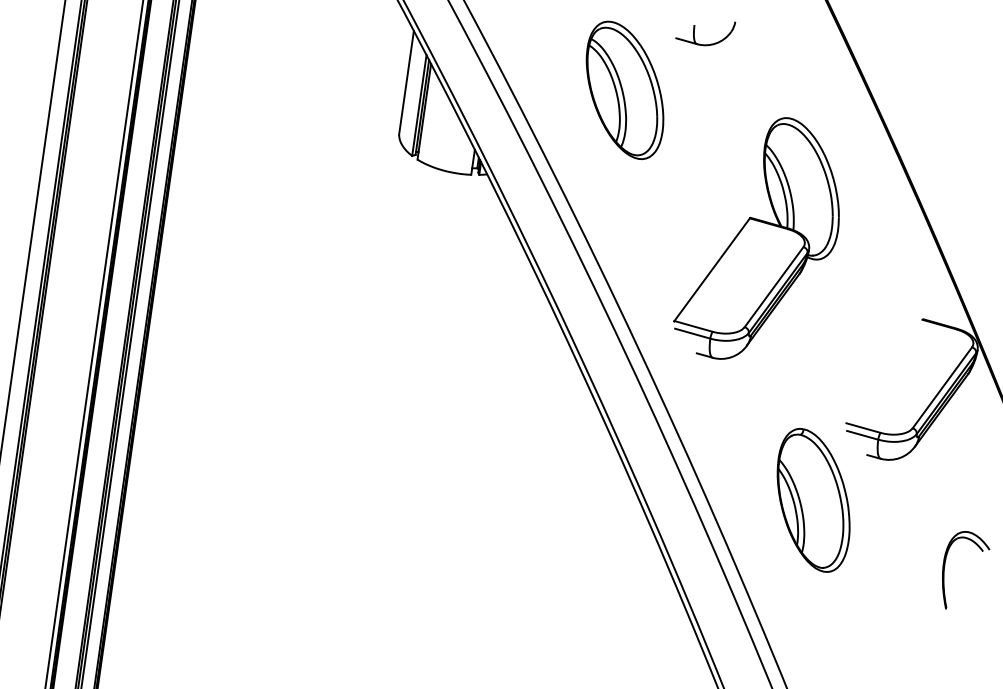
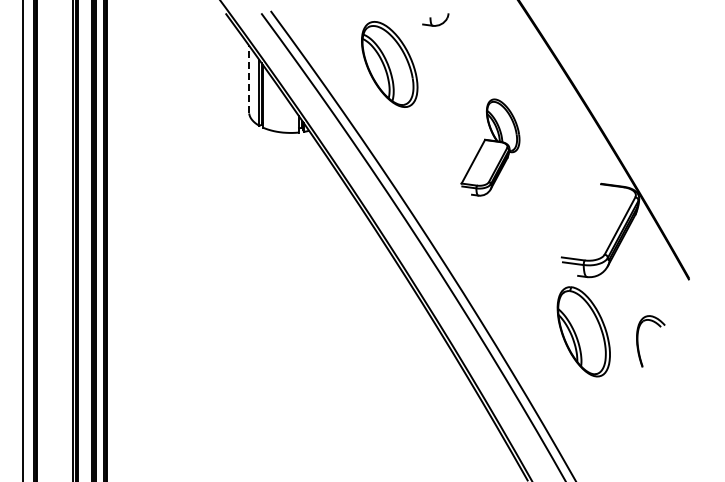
part: (704, 31) -> (435, 19), size x0.7
line: (407, 82) -> (249, 79), solid -> dashed
part: (761, 239) -> (490, 147), size x0.6
part: (813, 499) -> (583, 331), moved

